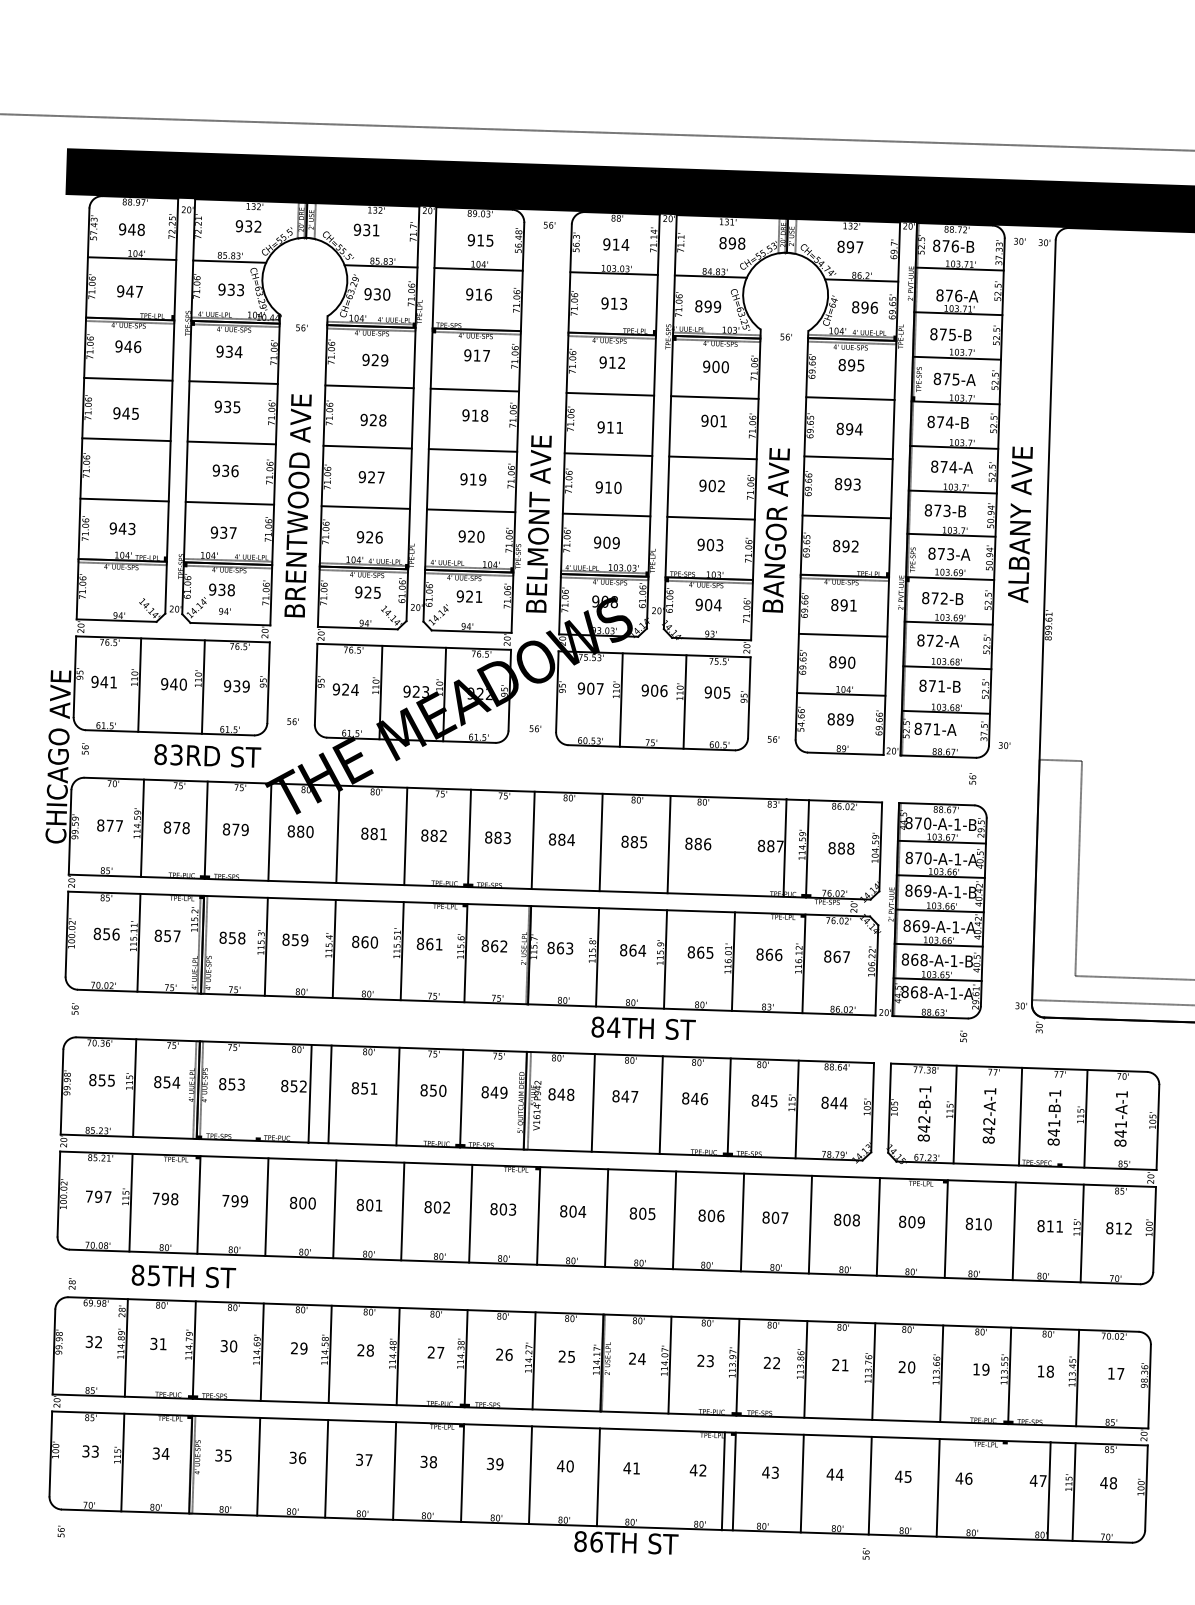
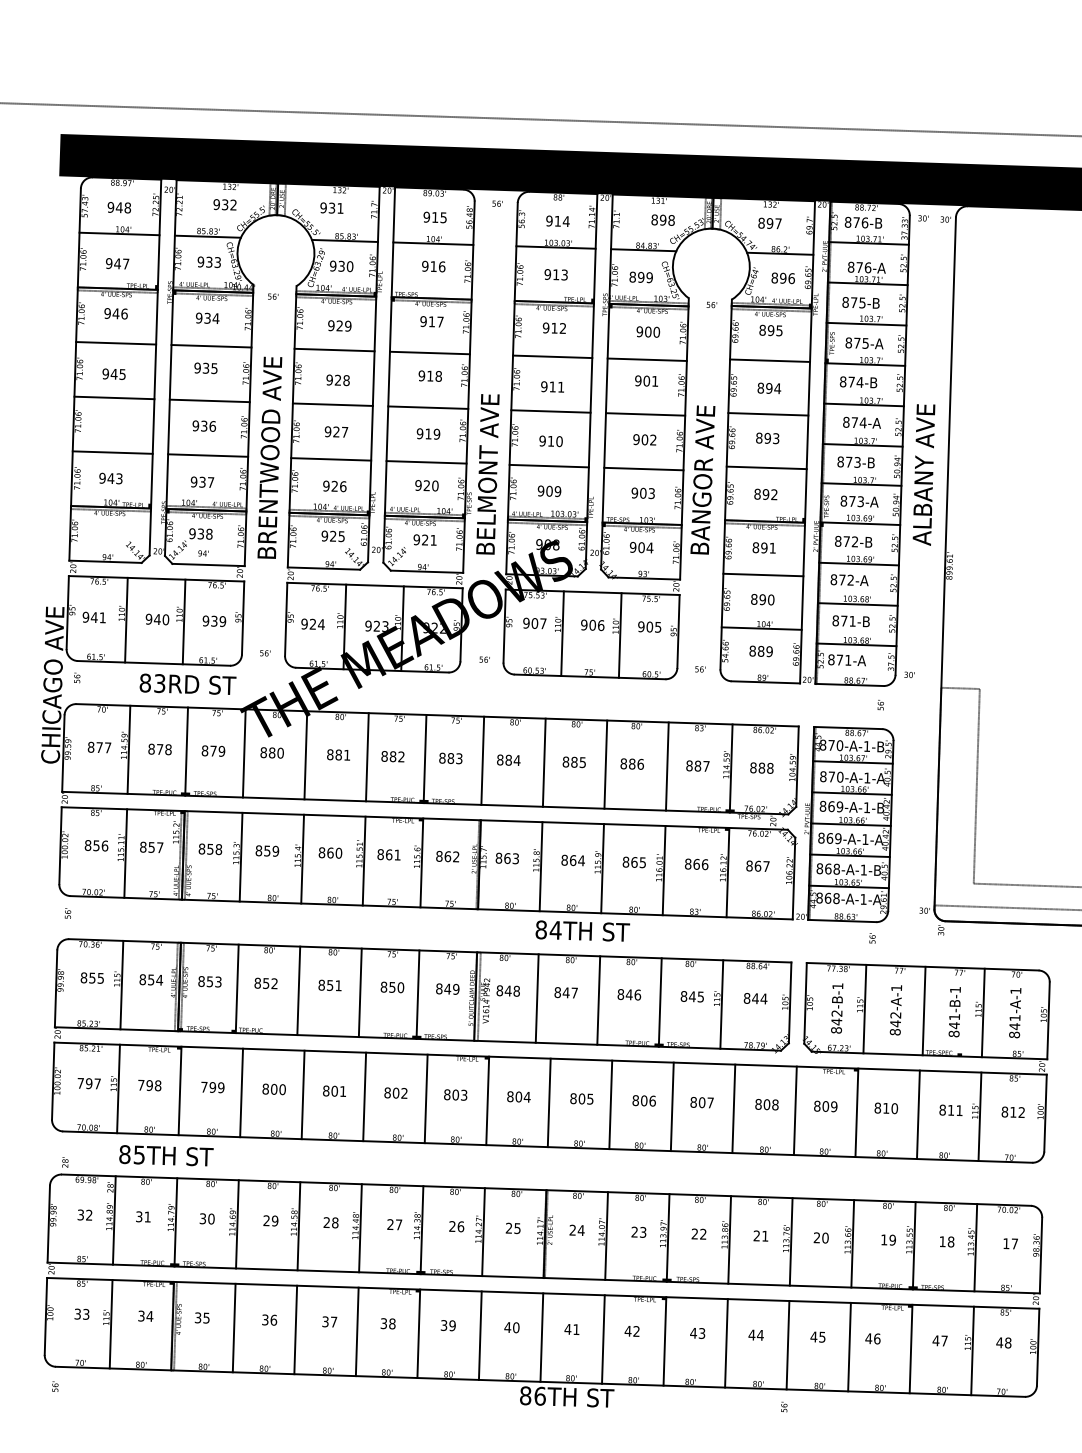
line: (784, 847) -> (666, 766), moved
line: (309, 1094) -> (236, 989), moved
line: (722, 1481) -> (602, 1339), moved
line: (1048, 1490) -> (910, 1348), moved

